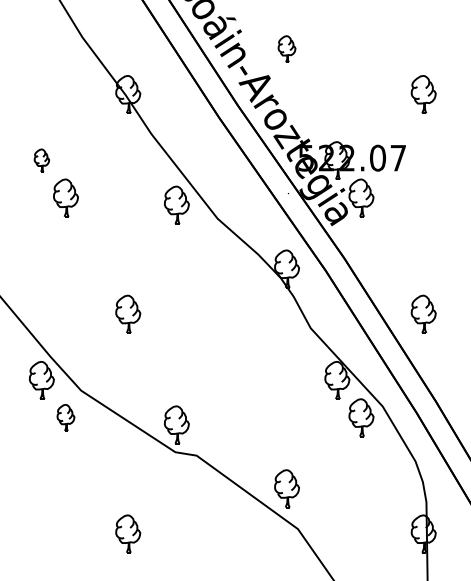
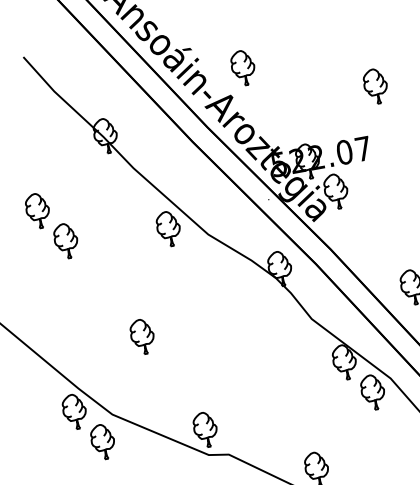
part: (286, 48) -> (242, 67), size x1.43
part: (41, 160) -> (37, 210), size x1.67
part: (65, 417) -> (102, 441), size x1.43

